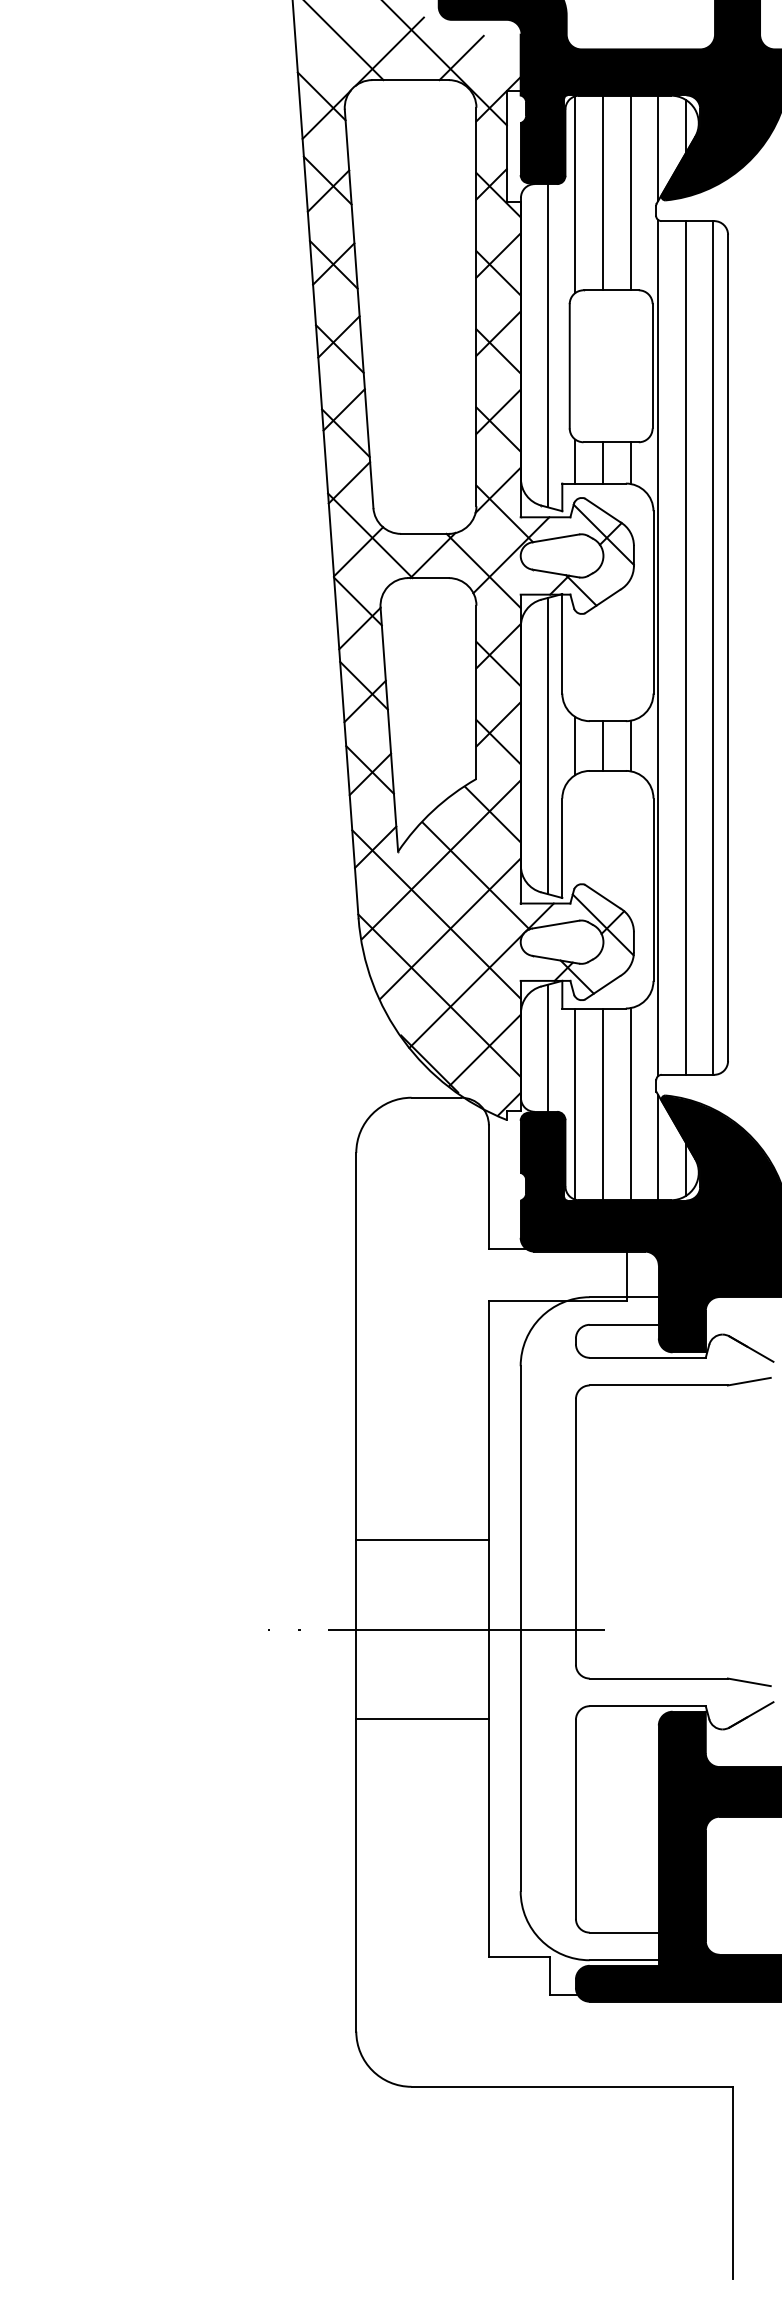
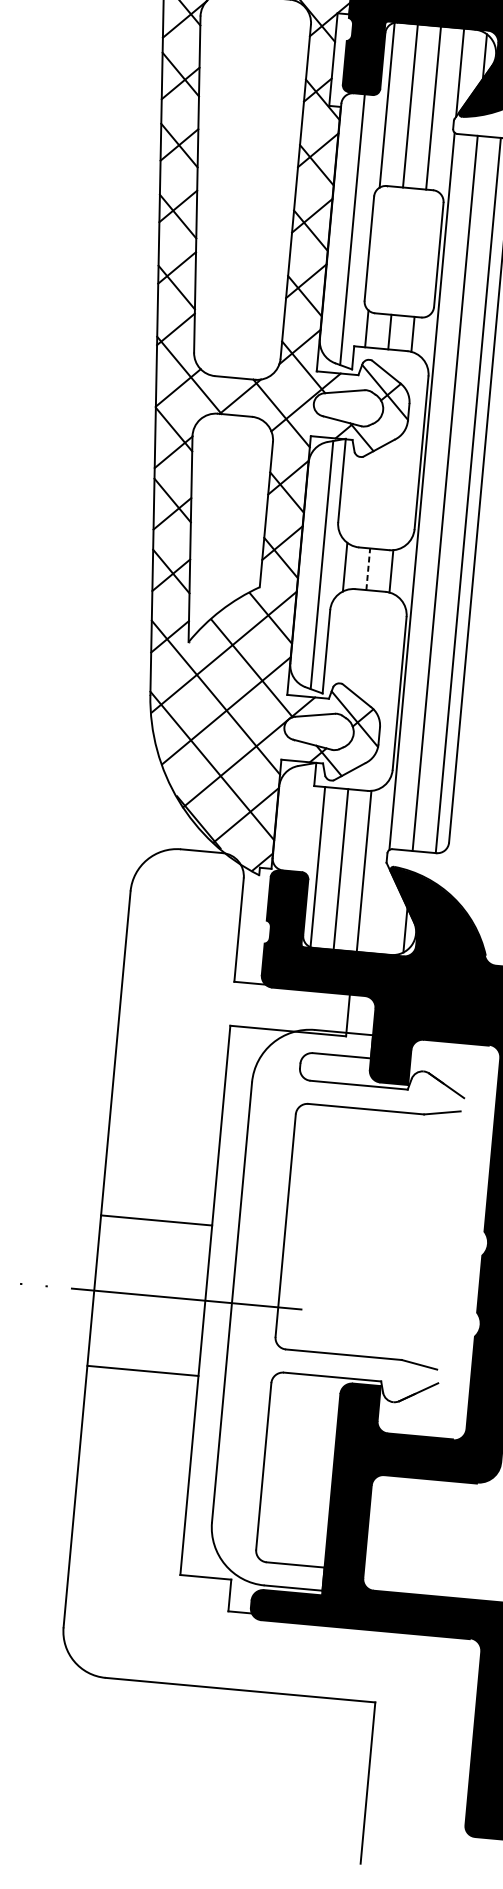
line: (602, 746) -> (367, 569), solid -> dashed
line: (547, 1047) -> (298, 817), removed
line: (658, 1147) -> (384, 909), removed

